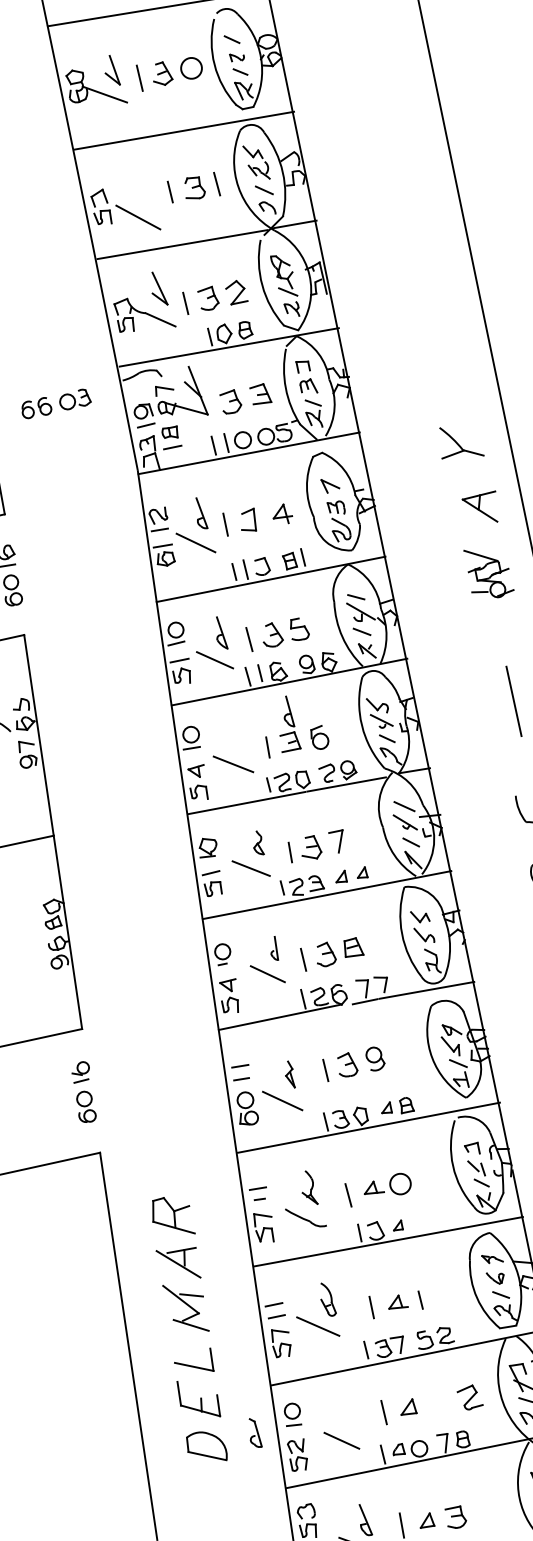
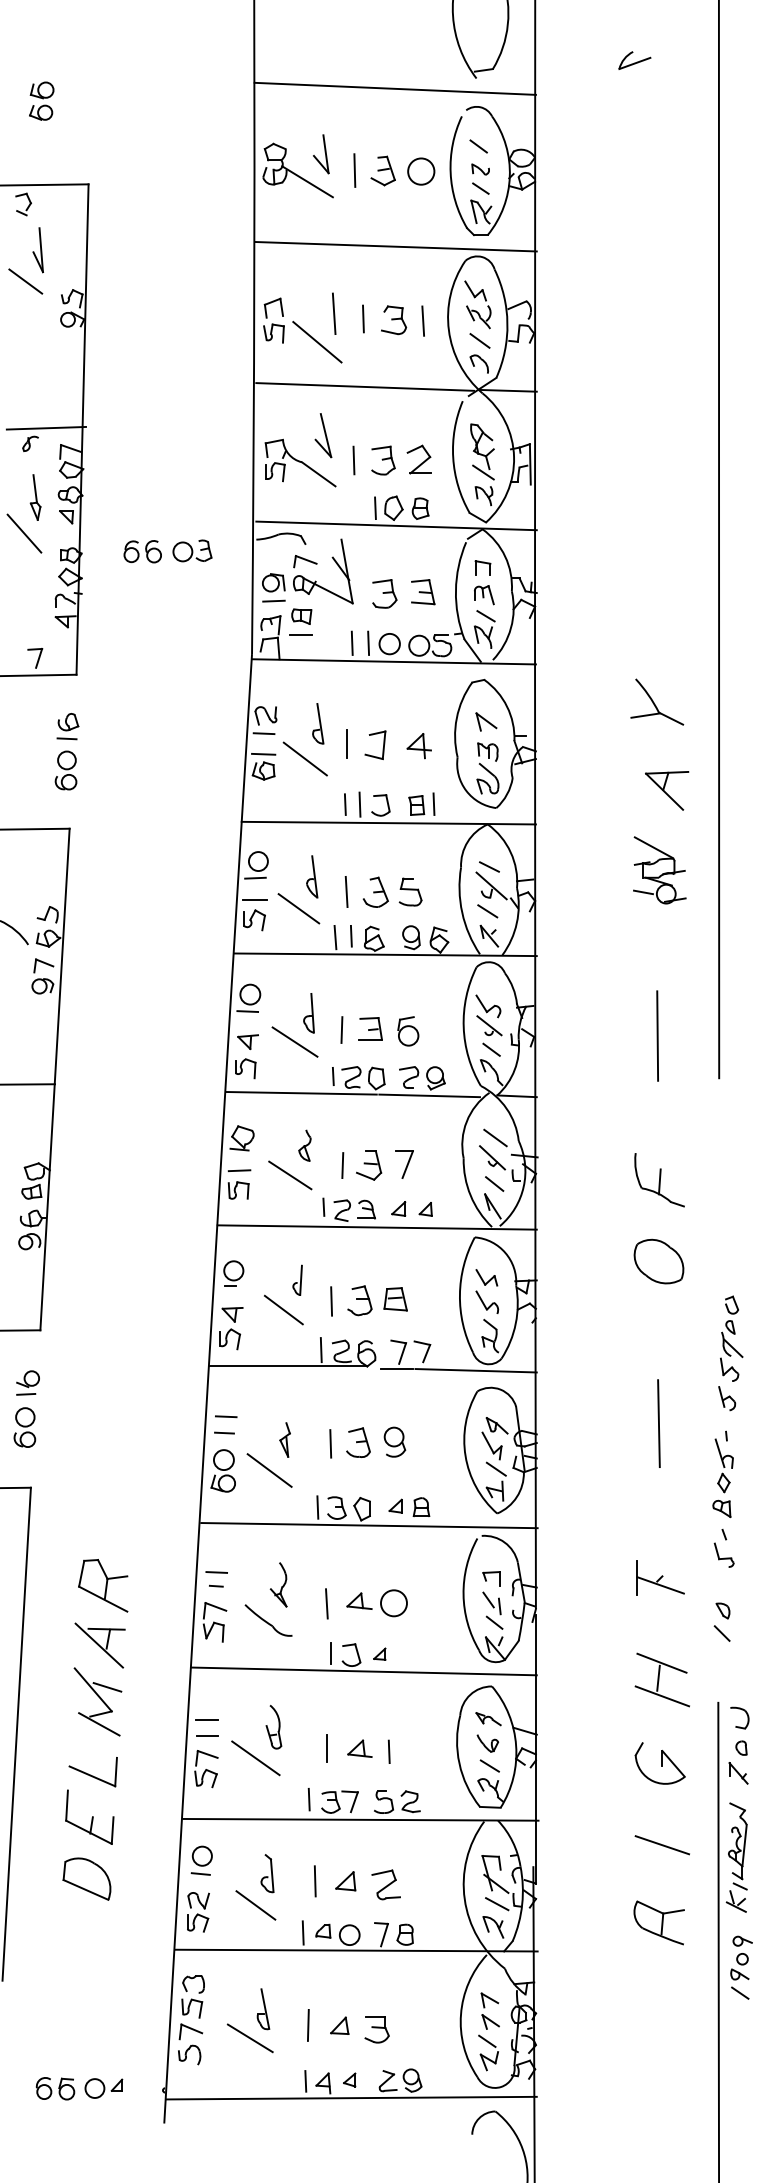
line: (146, 192) -> (333, 313), added
part: (287, 712) -> (308, 1013), moved
part: (469, 1397) -> (385, 1884), moved
part: (254, 1433) -> (267, 1873), moved

